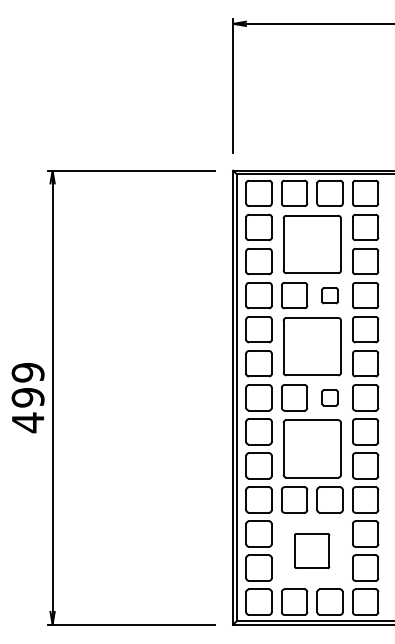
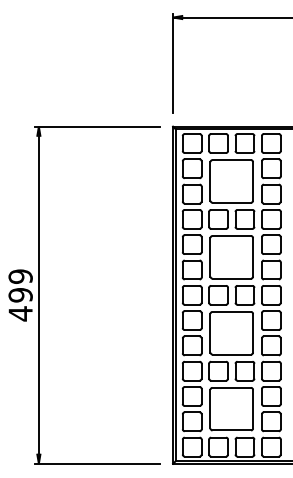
part: (329, 295) -> (244, 219), size x1.67
part: (329, 397) -> (244, 295), size x1.67
part: (311, 550) -> (231, 408), size x1.67

